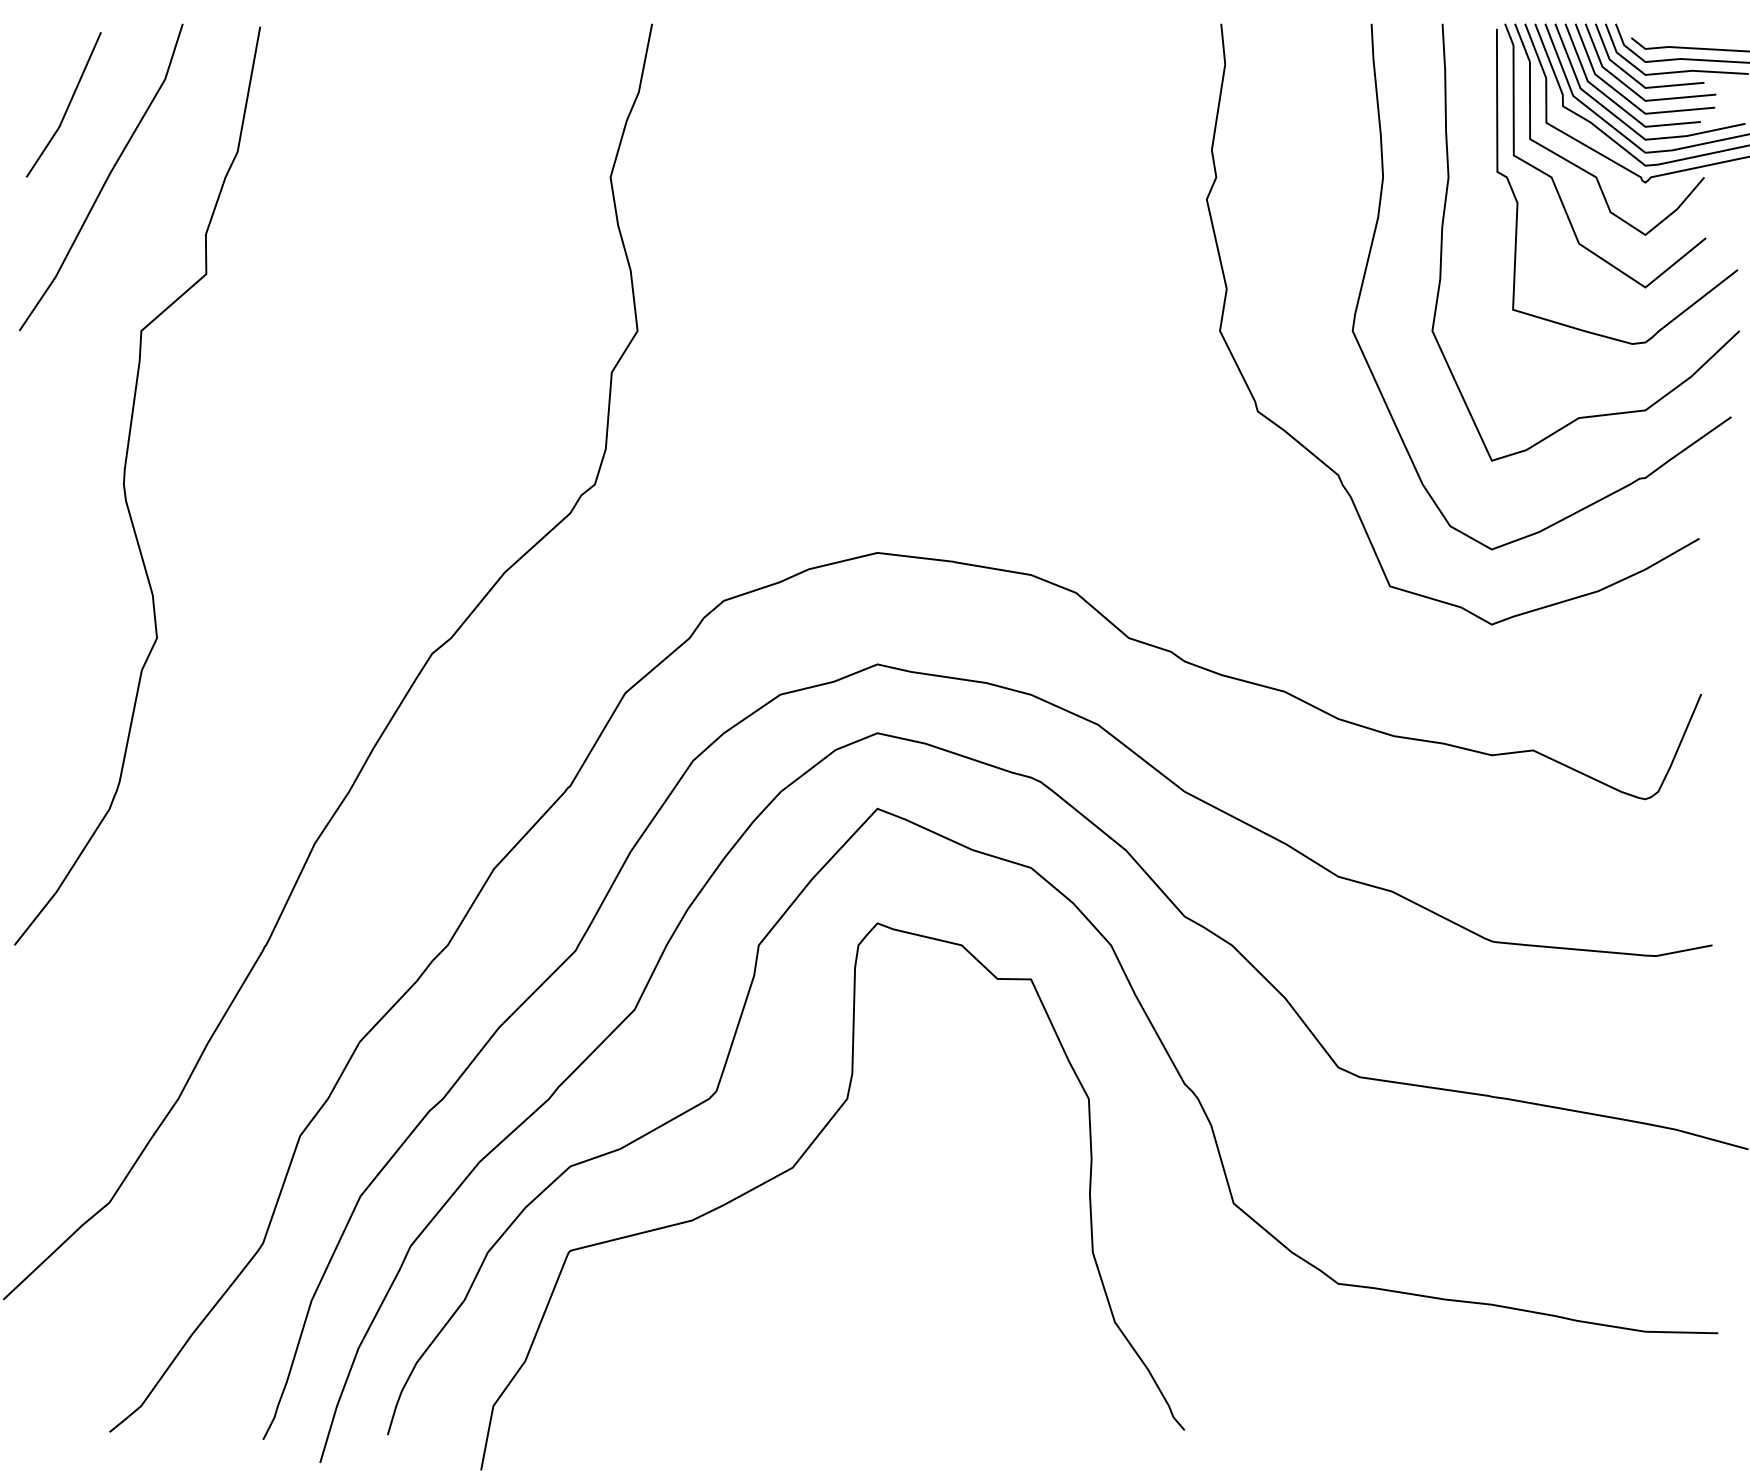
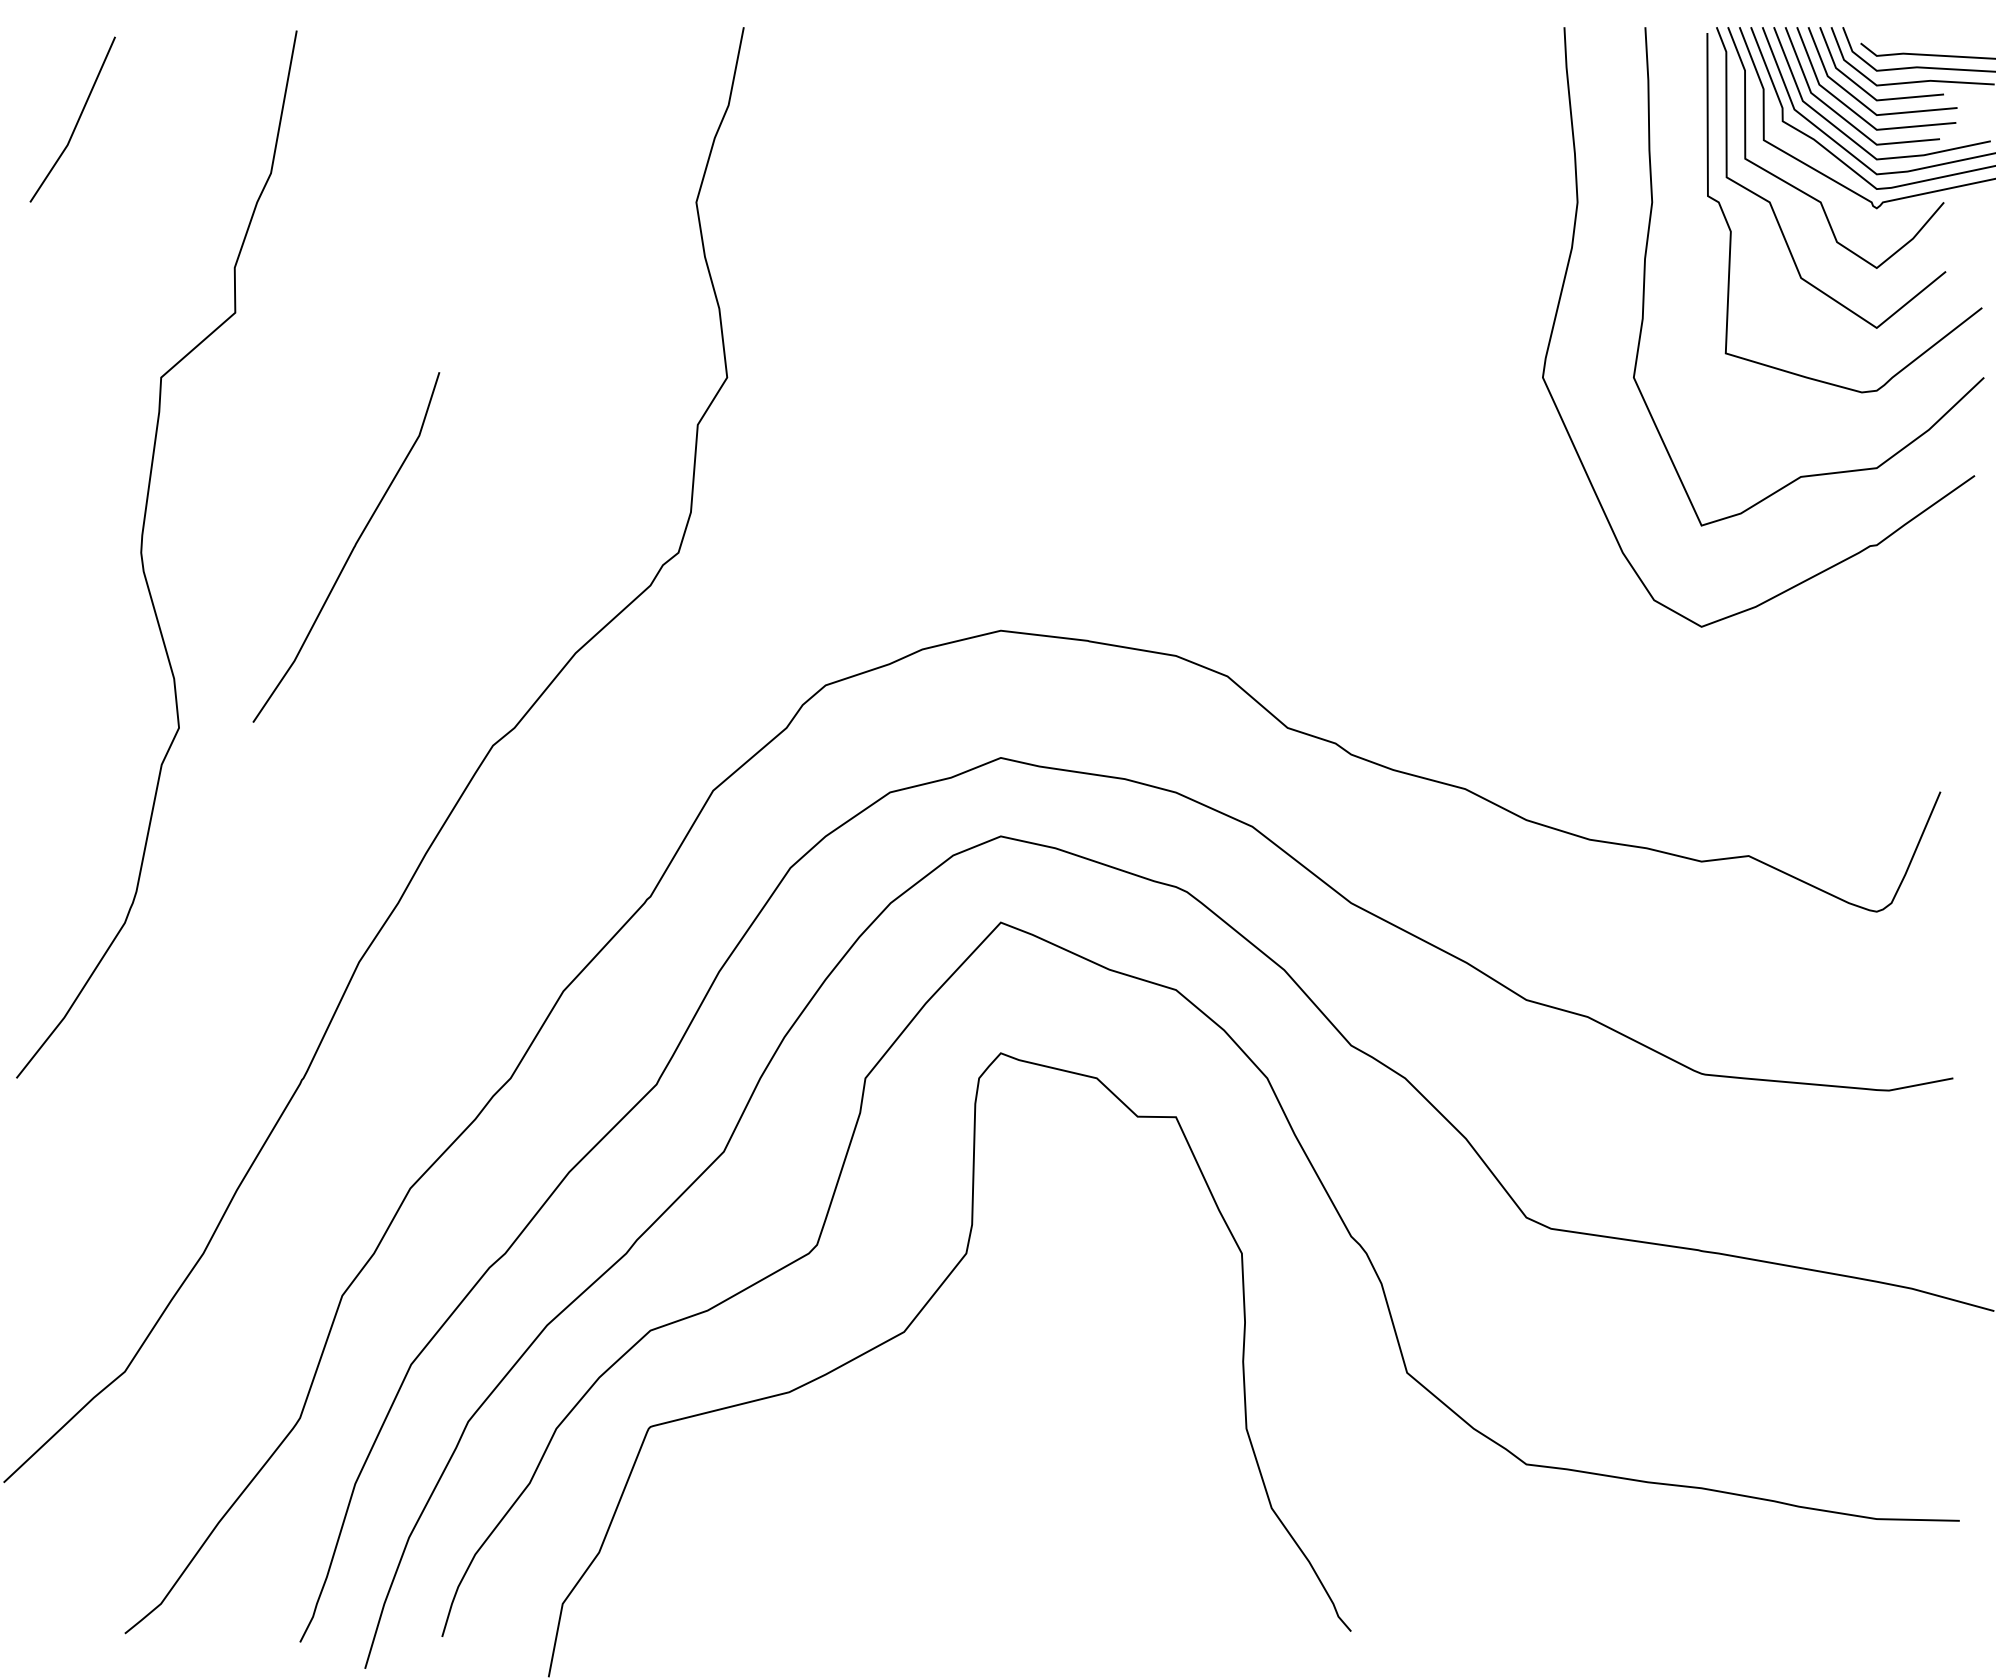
curve: (105, 180) -> (351, 550), moved
curve: (1333, 469) -> (1520, 535), removed

